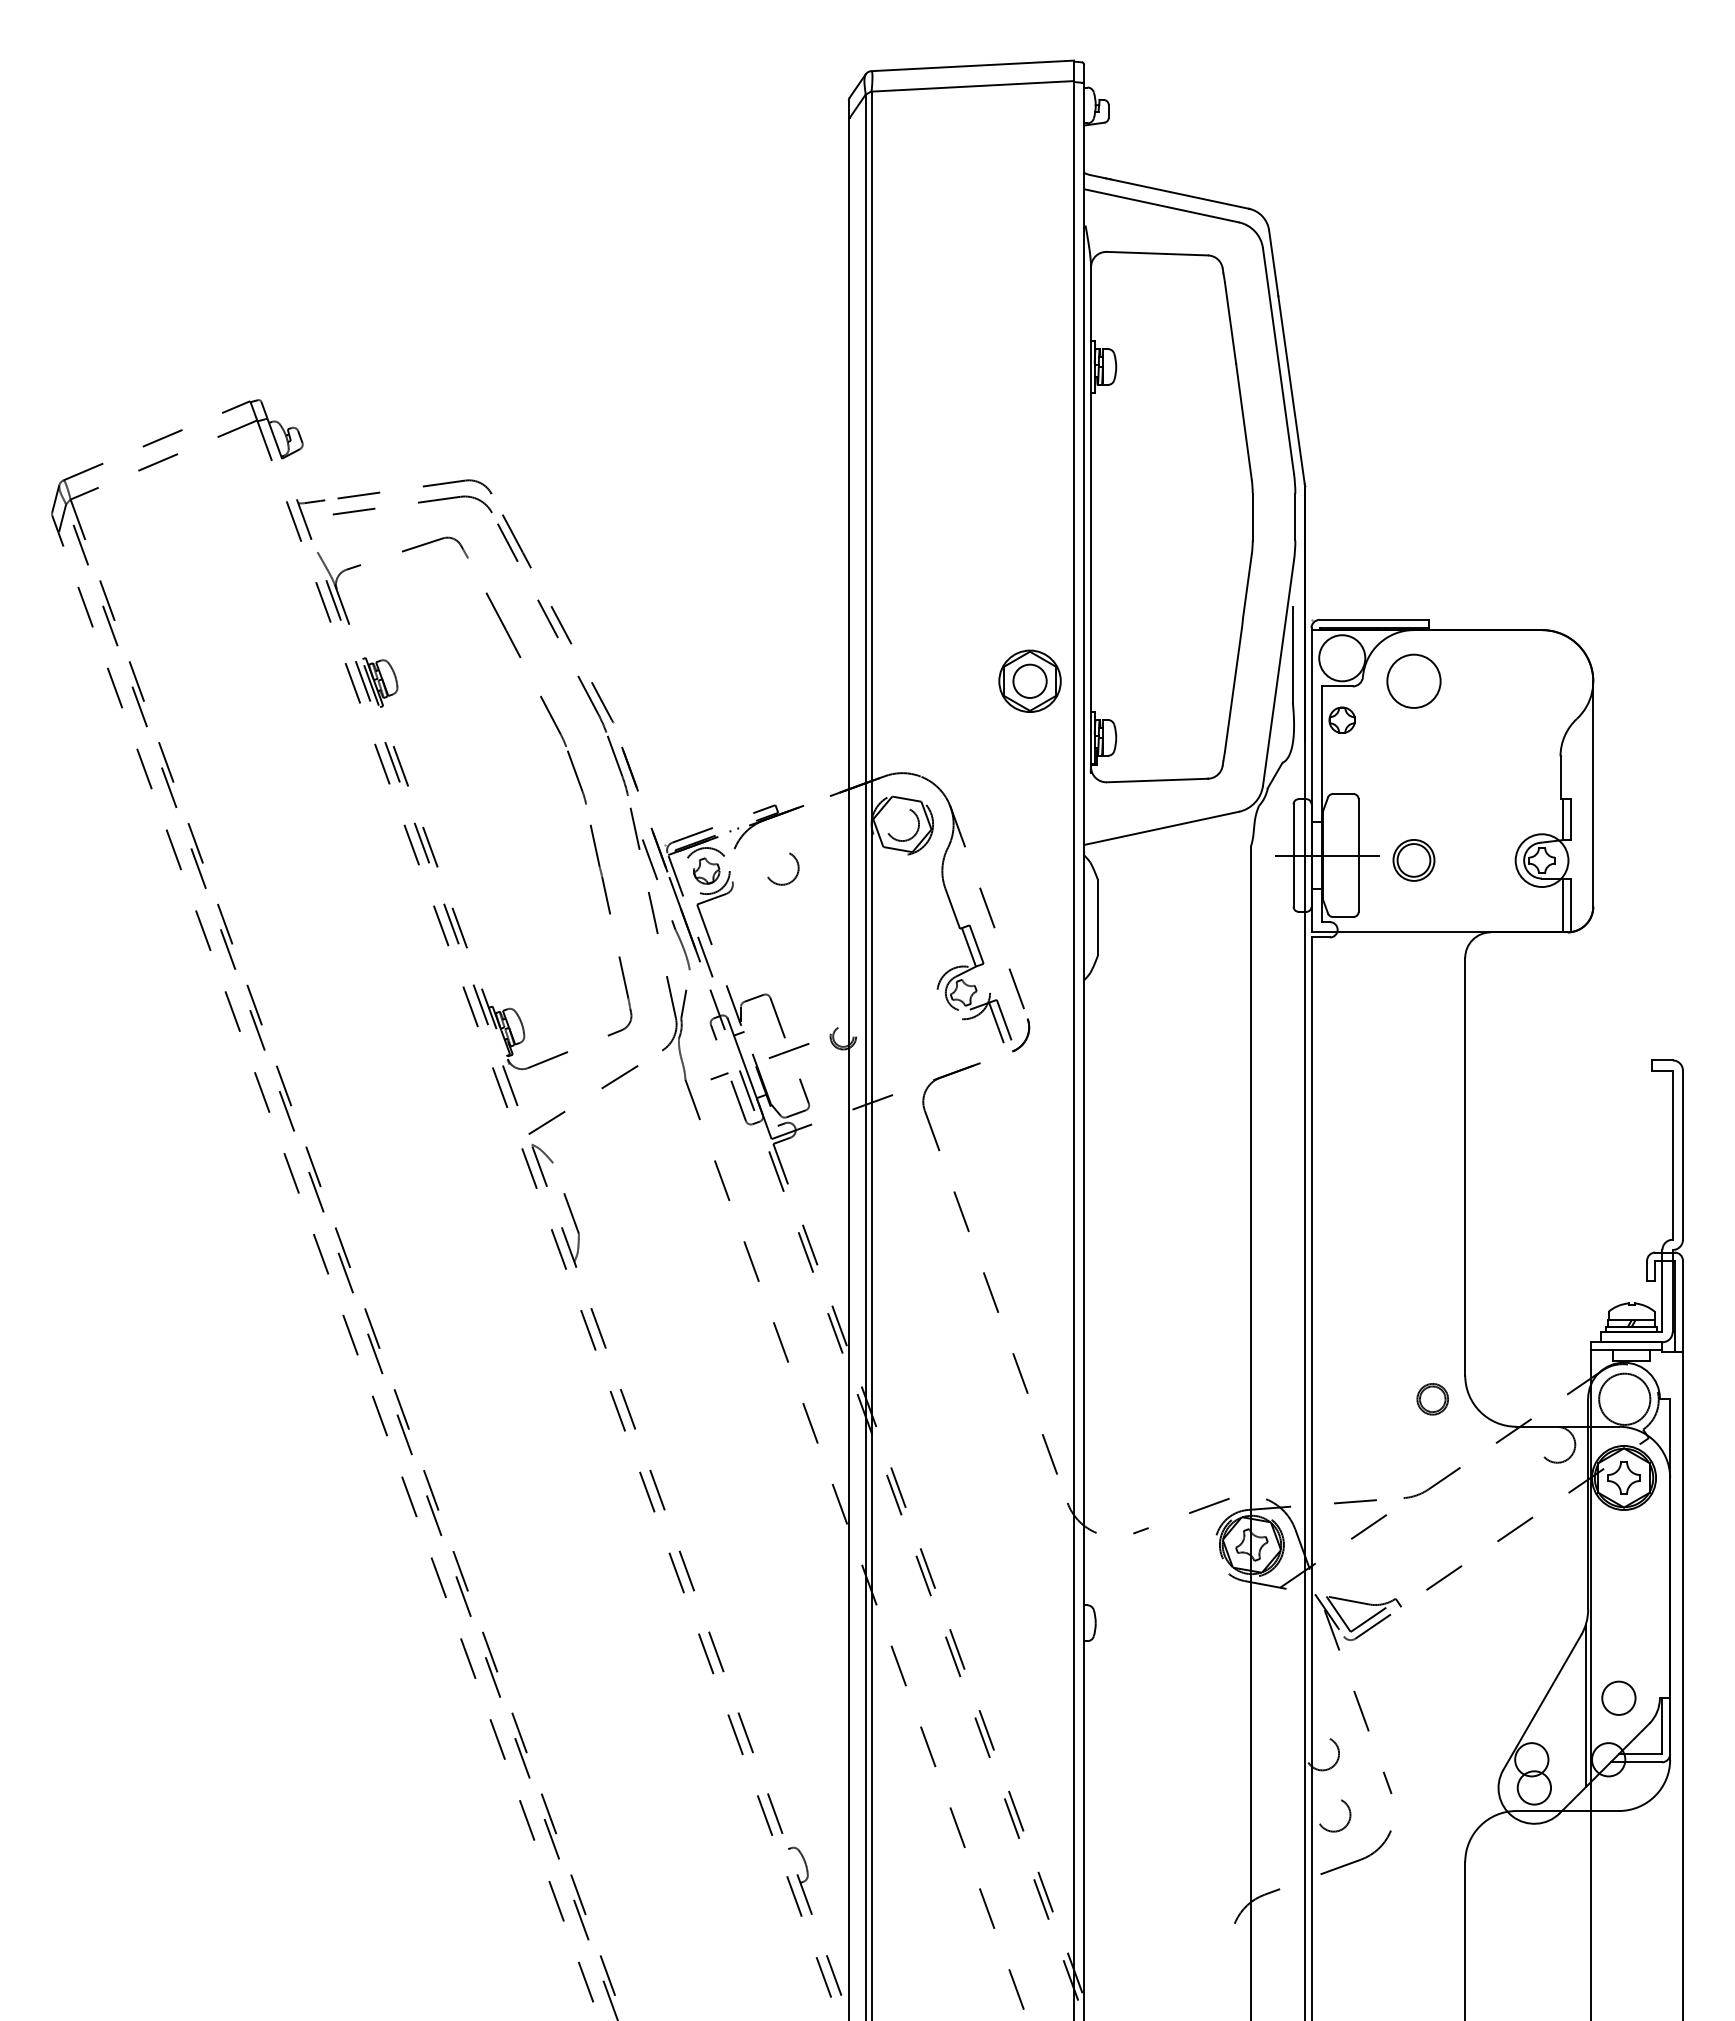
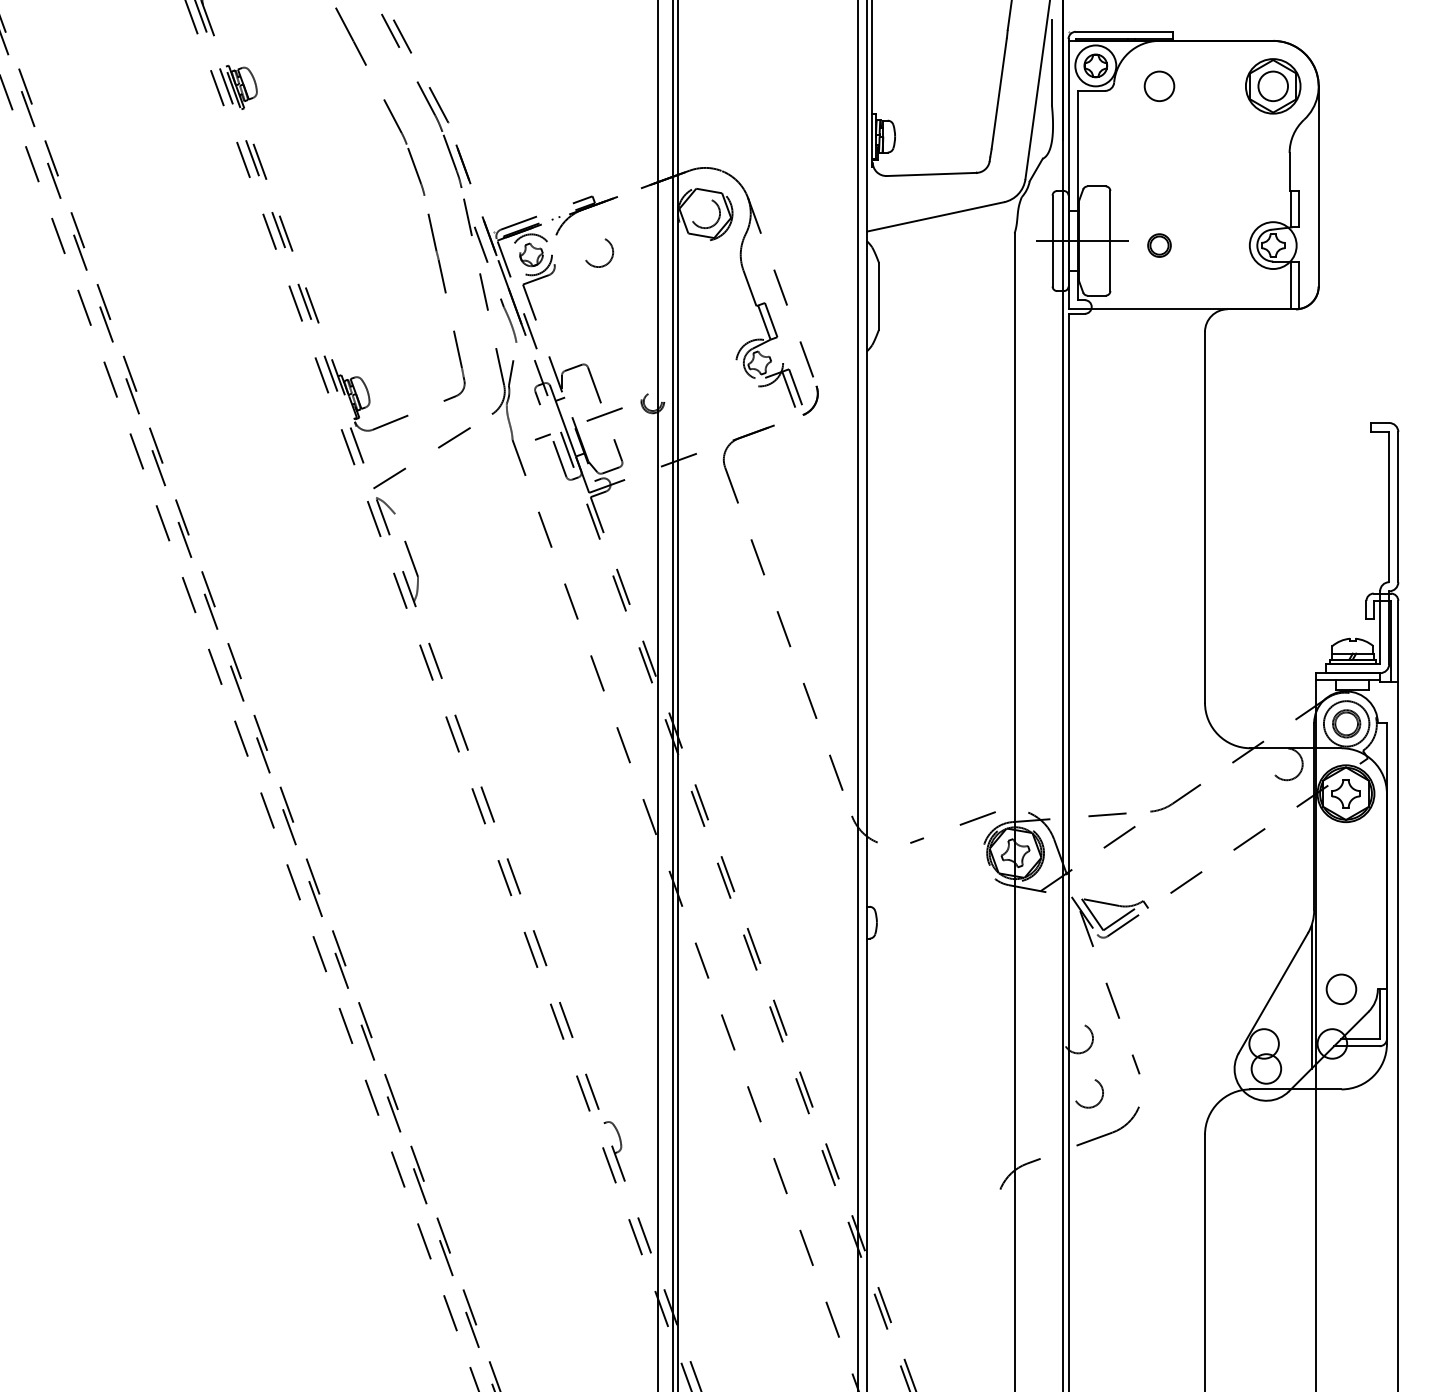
part: (1029, 680) -> (1272, 85), moved
circle: (1413, 680) -> (1159, 85), size x0.62
part: (1341, 719) -> (1095, 65), moved
part: (1413, 860) -> (1159, 245), size x0.62
part: (1432, 1399) -> (1346, 724), moved

